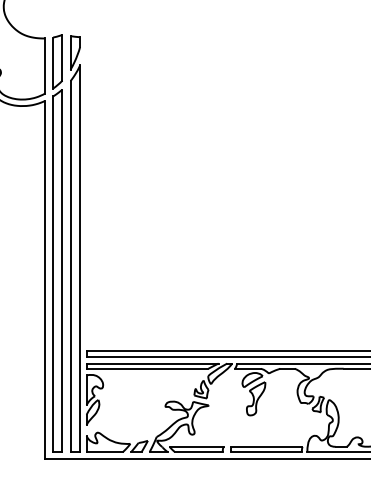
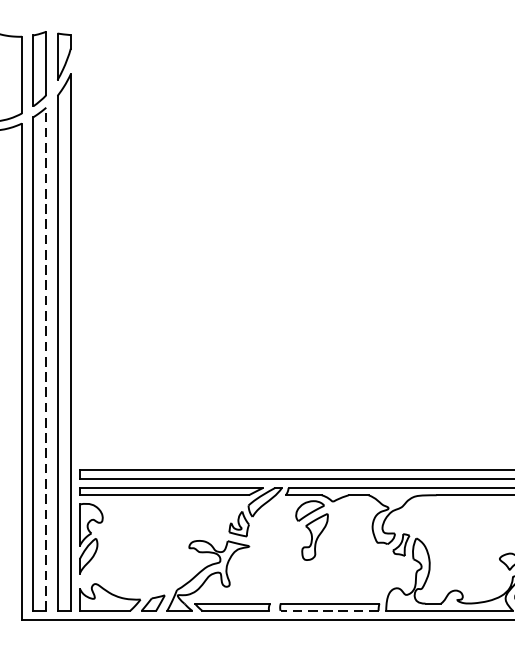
line: (62, 270) -> (46, 358), solid -> dashed
line: (266, 452) -> (329, 611), solid -> dashed

